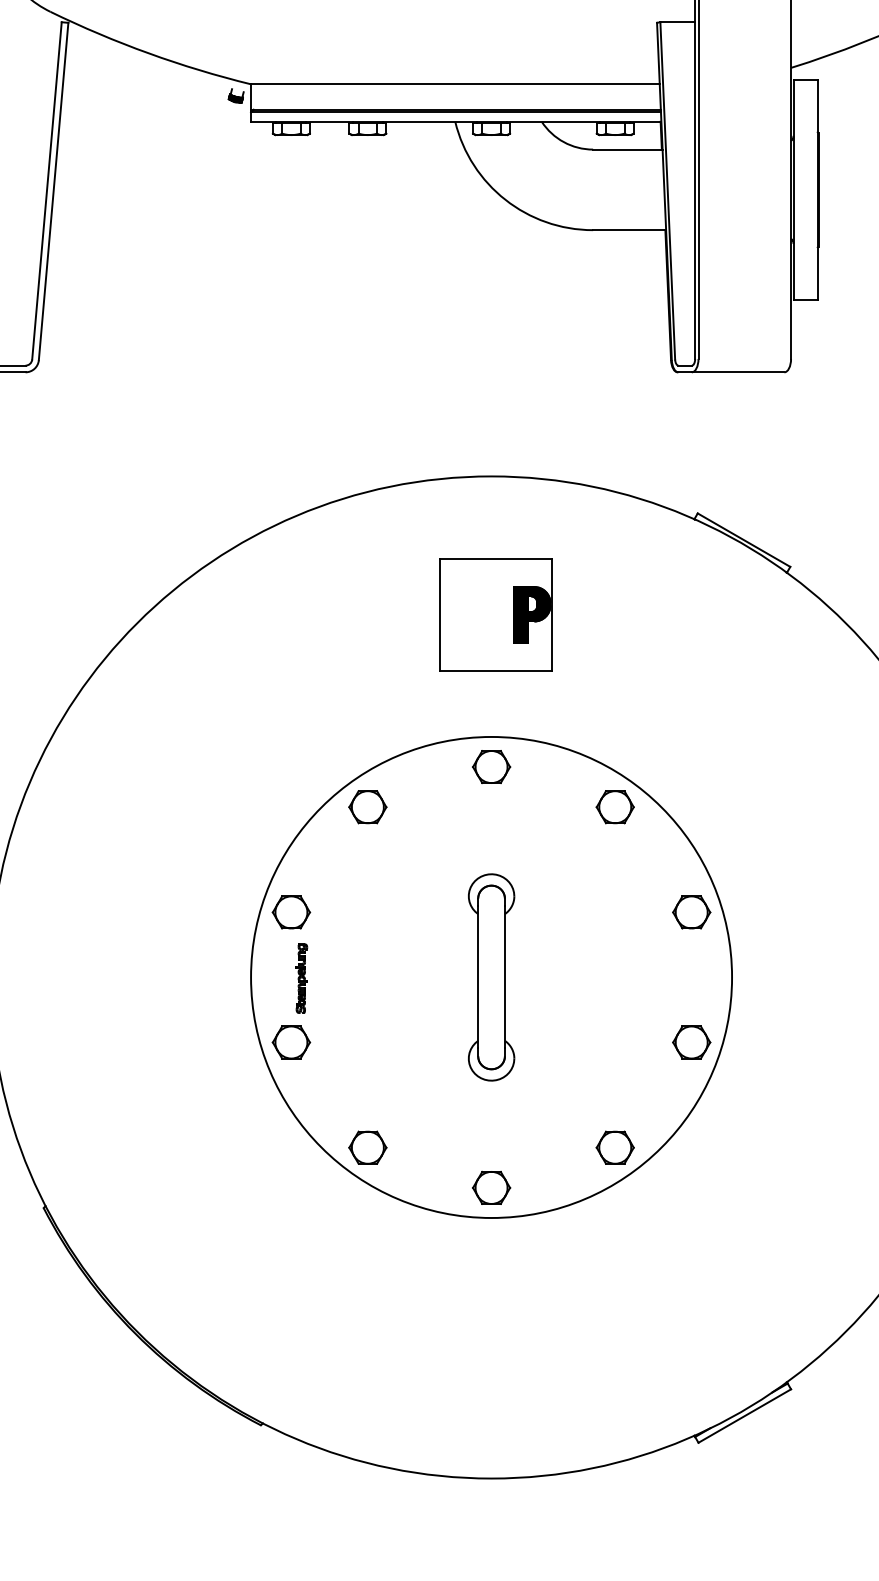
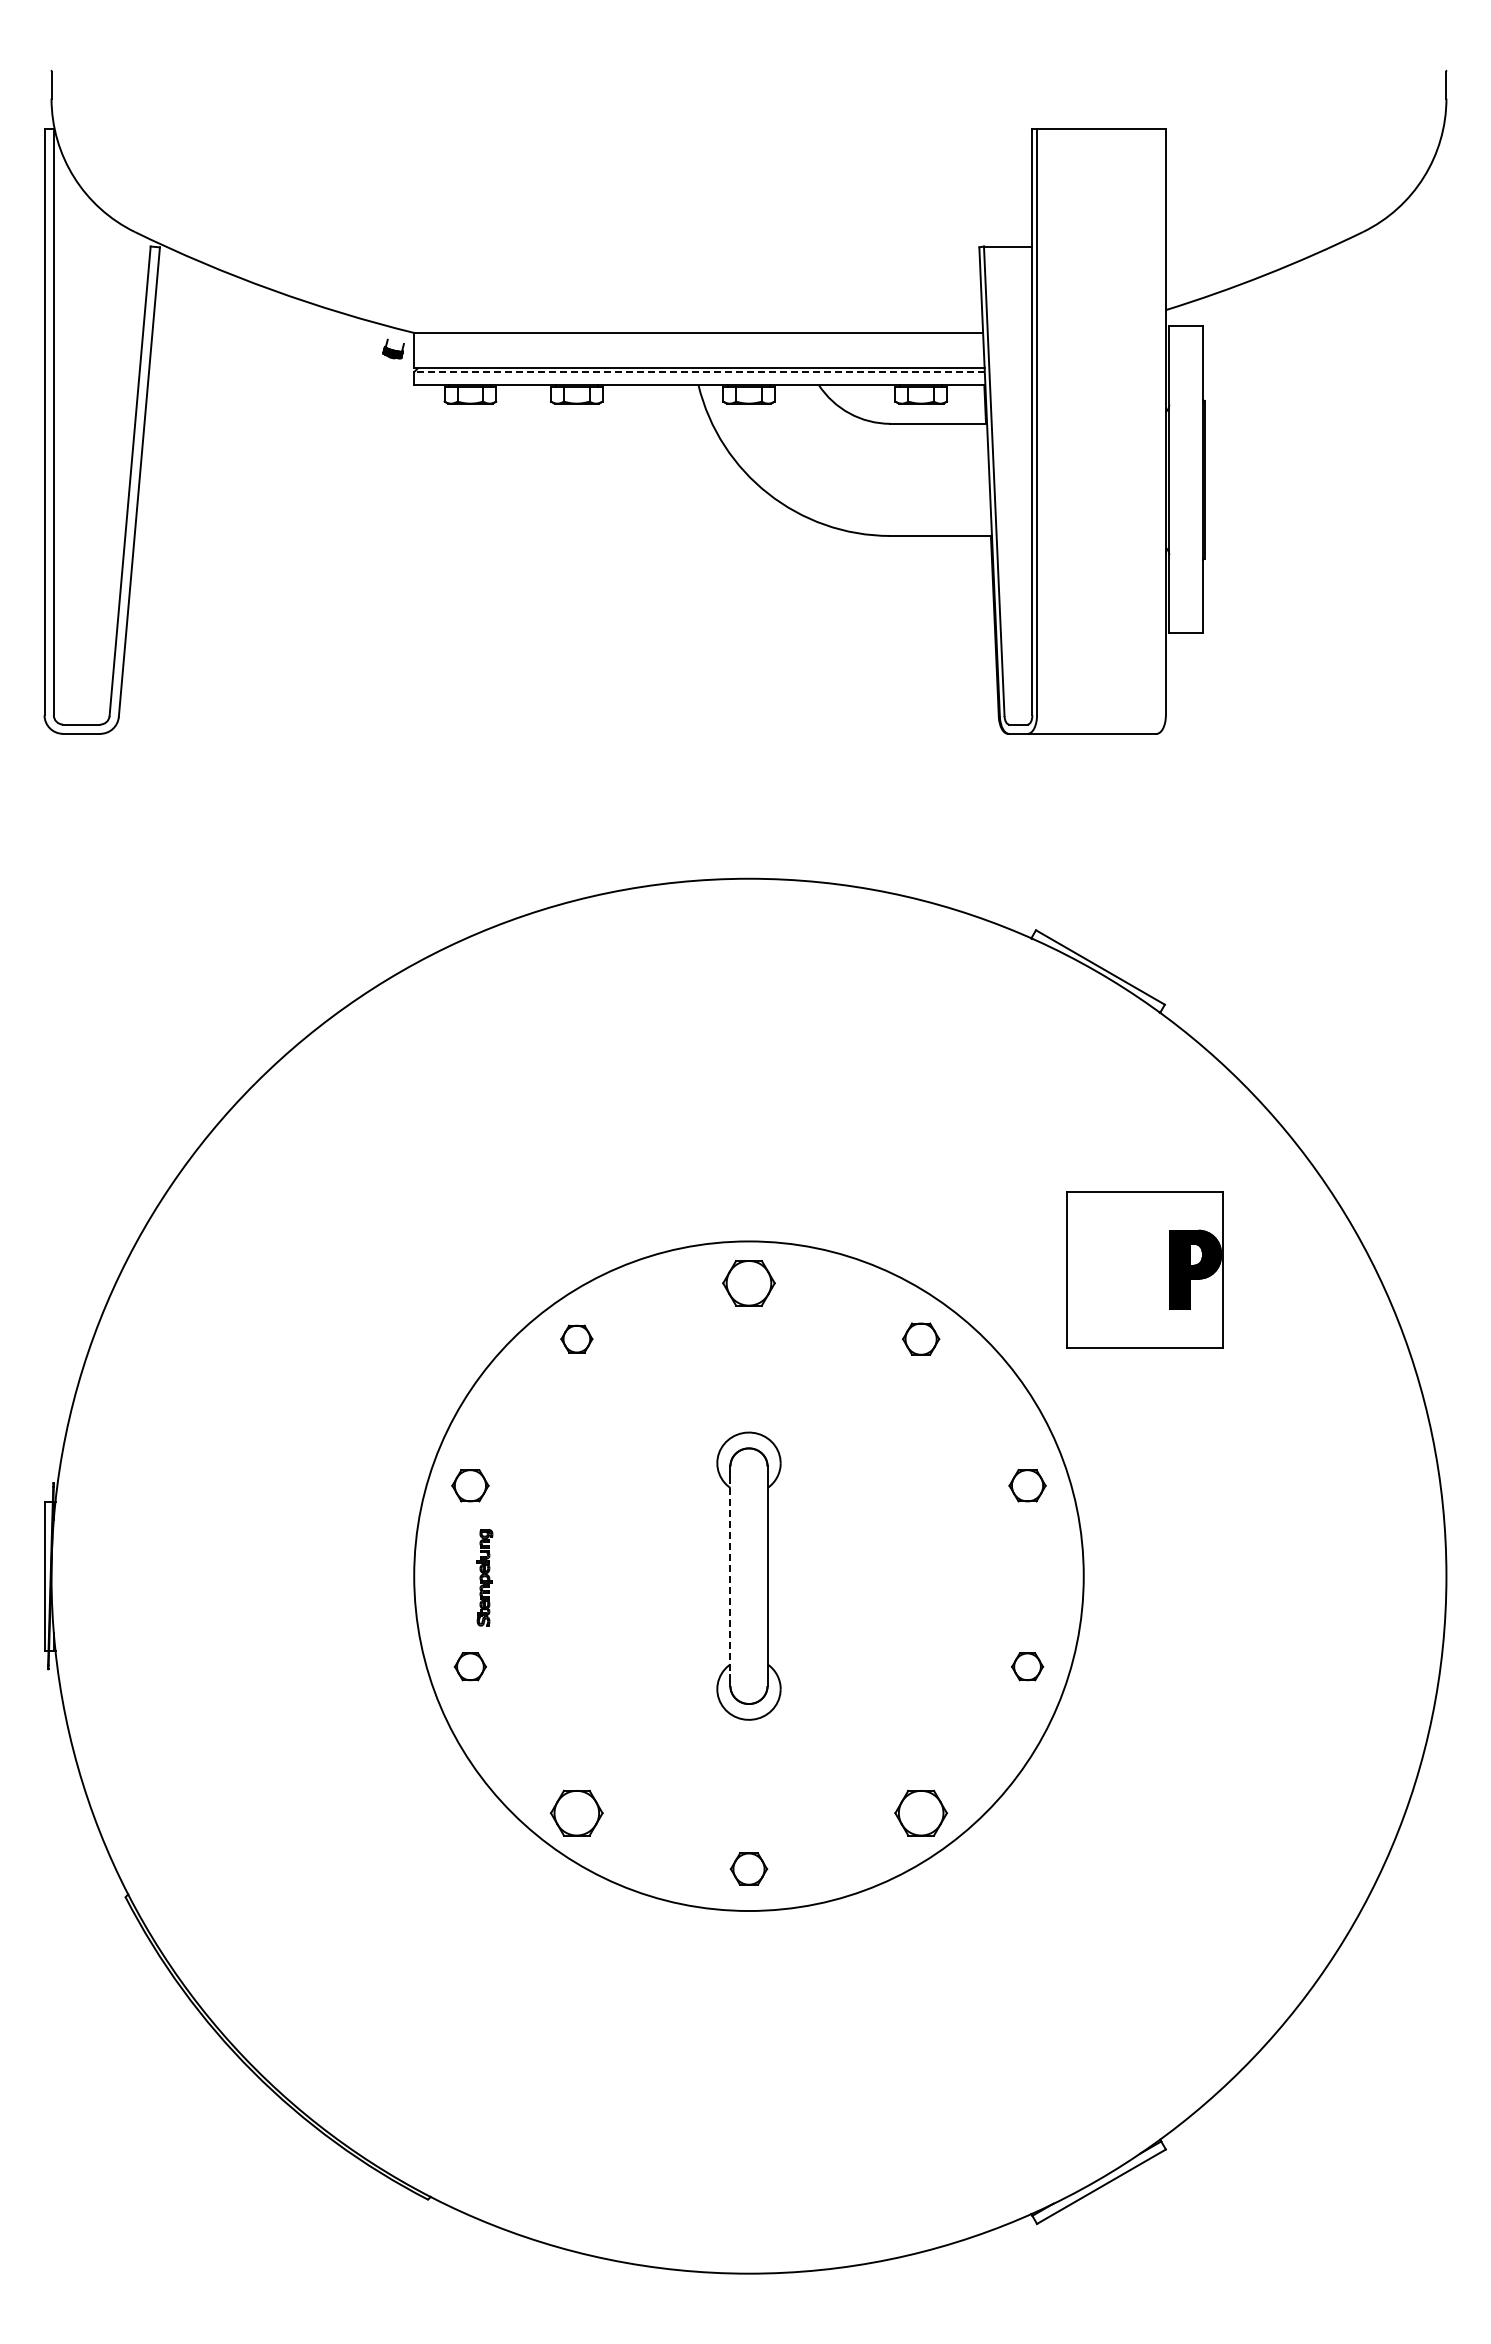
line: (456, 112) -> (699, 372), solid -> dashed
part: (495, 614) -> (1144, 1269), moved
part: (367, 806) -> (576, 1338), size x0.6
part: (614, 806) -> (920, 1338), size x0.7
part: (291, 912) -> (470, 1485), size x0.7
part: (691, 912) -> (1027, 1485), size x0.7
line: (478, 977) -> (730, 1576), solid -> dashed
part: (291, 1042) -> (470, 1666), size x0.6
part: (691, 1042) -> (1027, 1666), size x0.6
part: (491, 1187) -> (748, 1868), size x0.7

